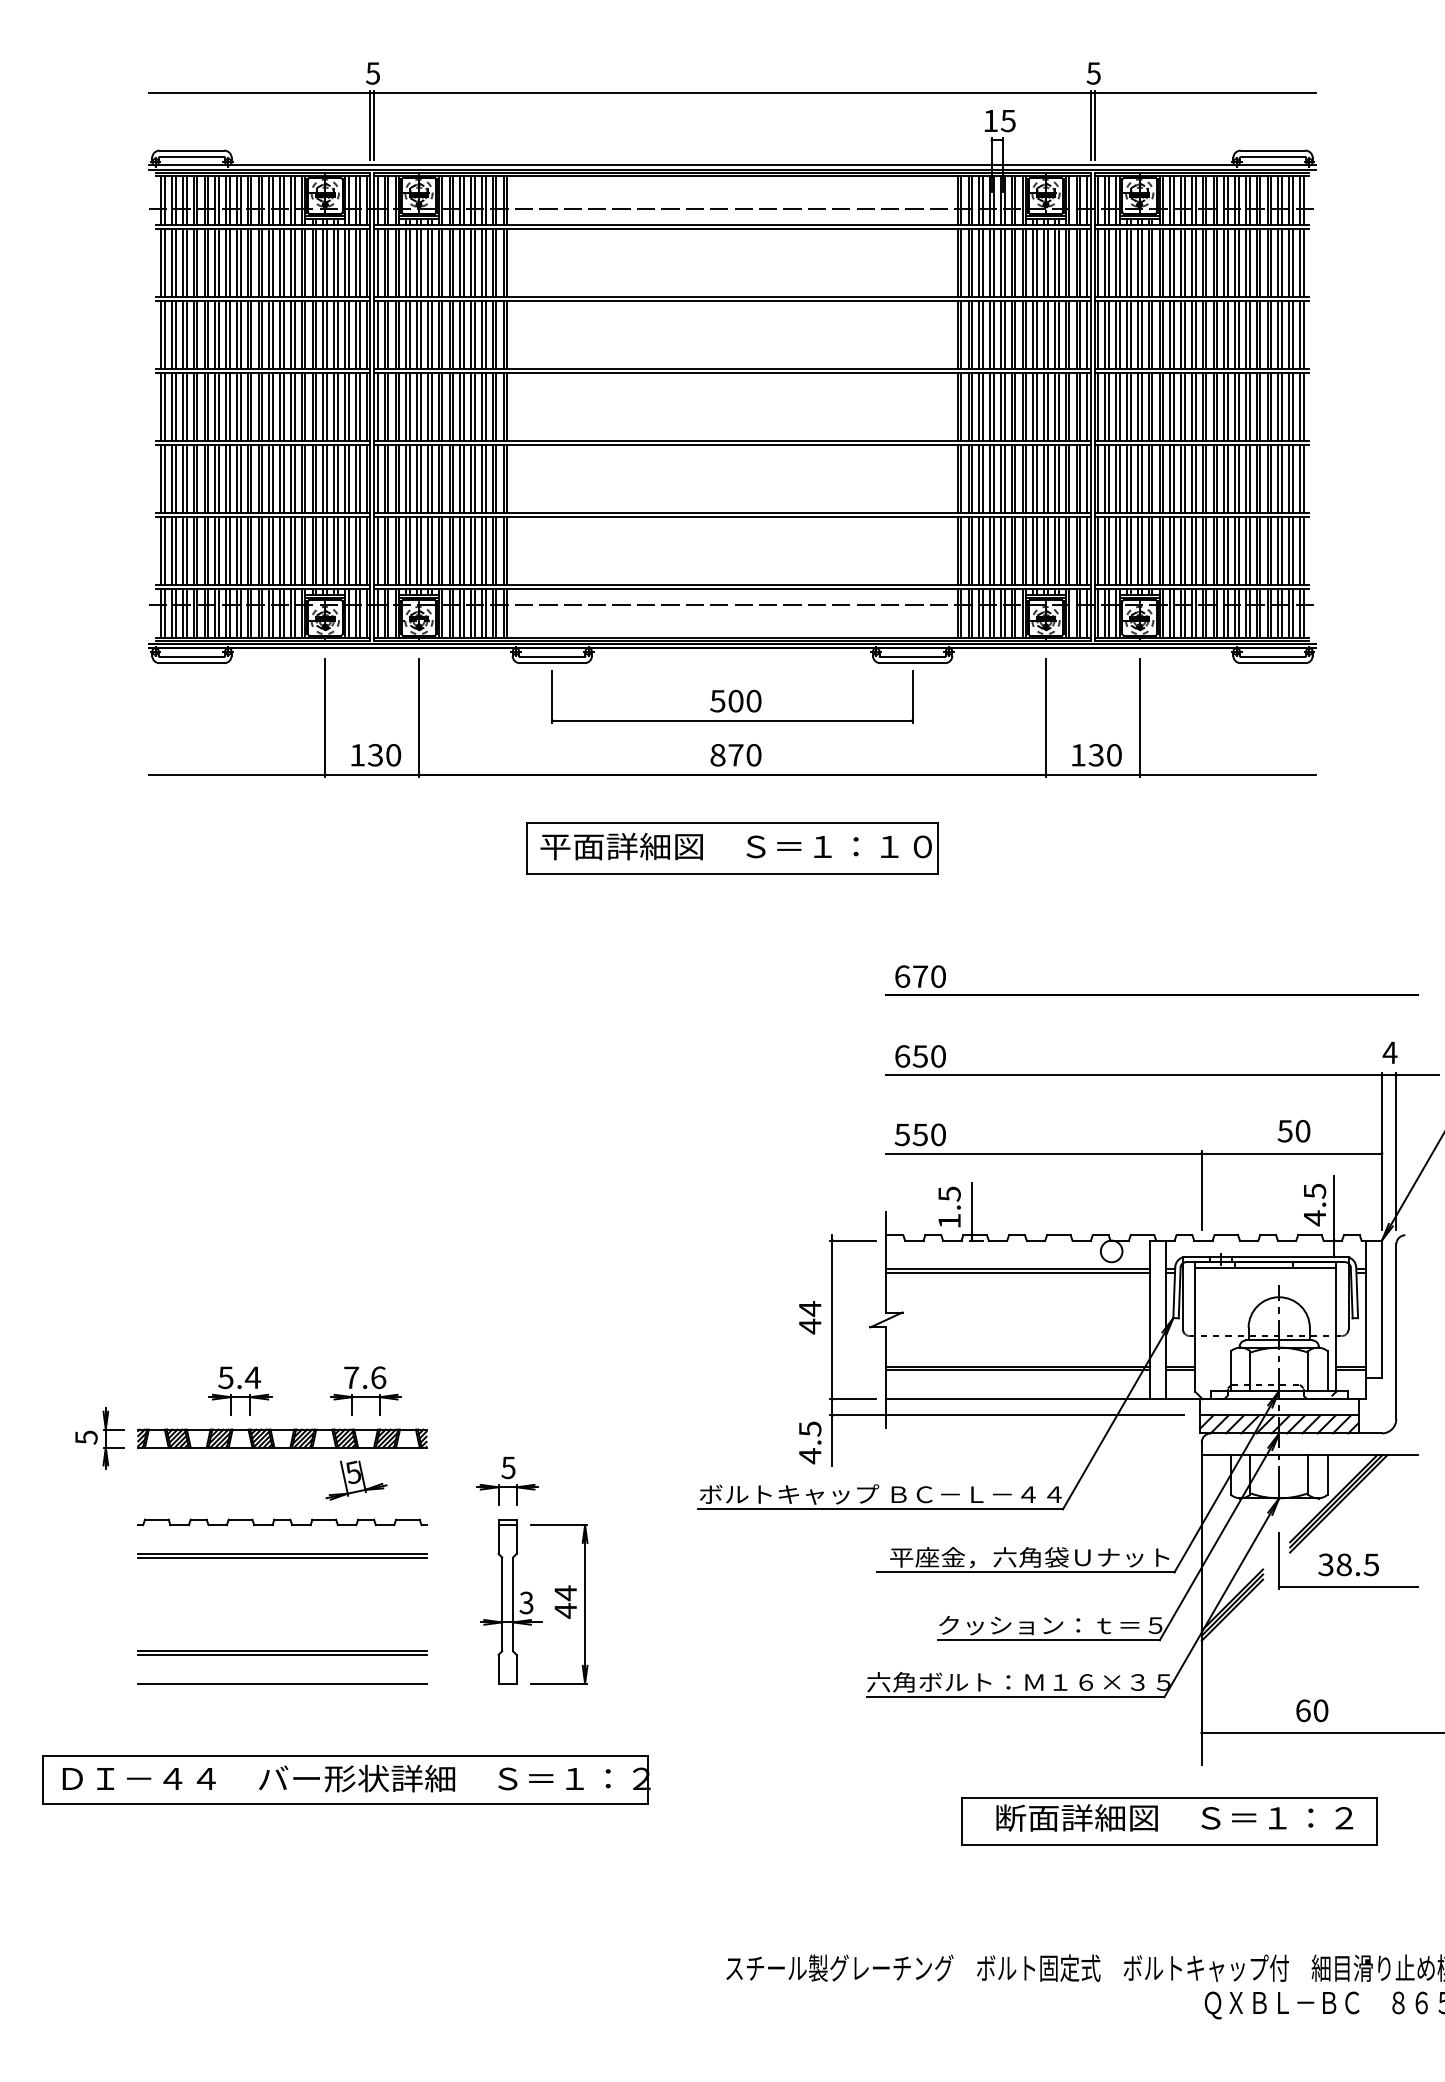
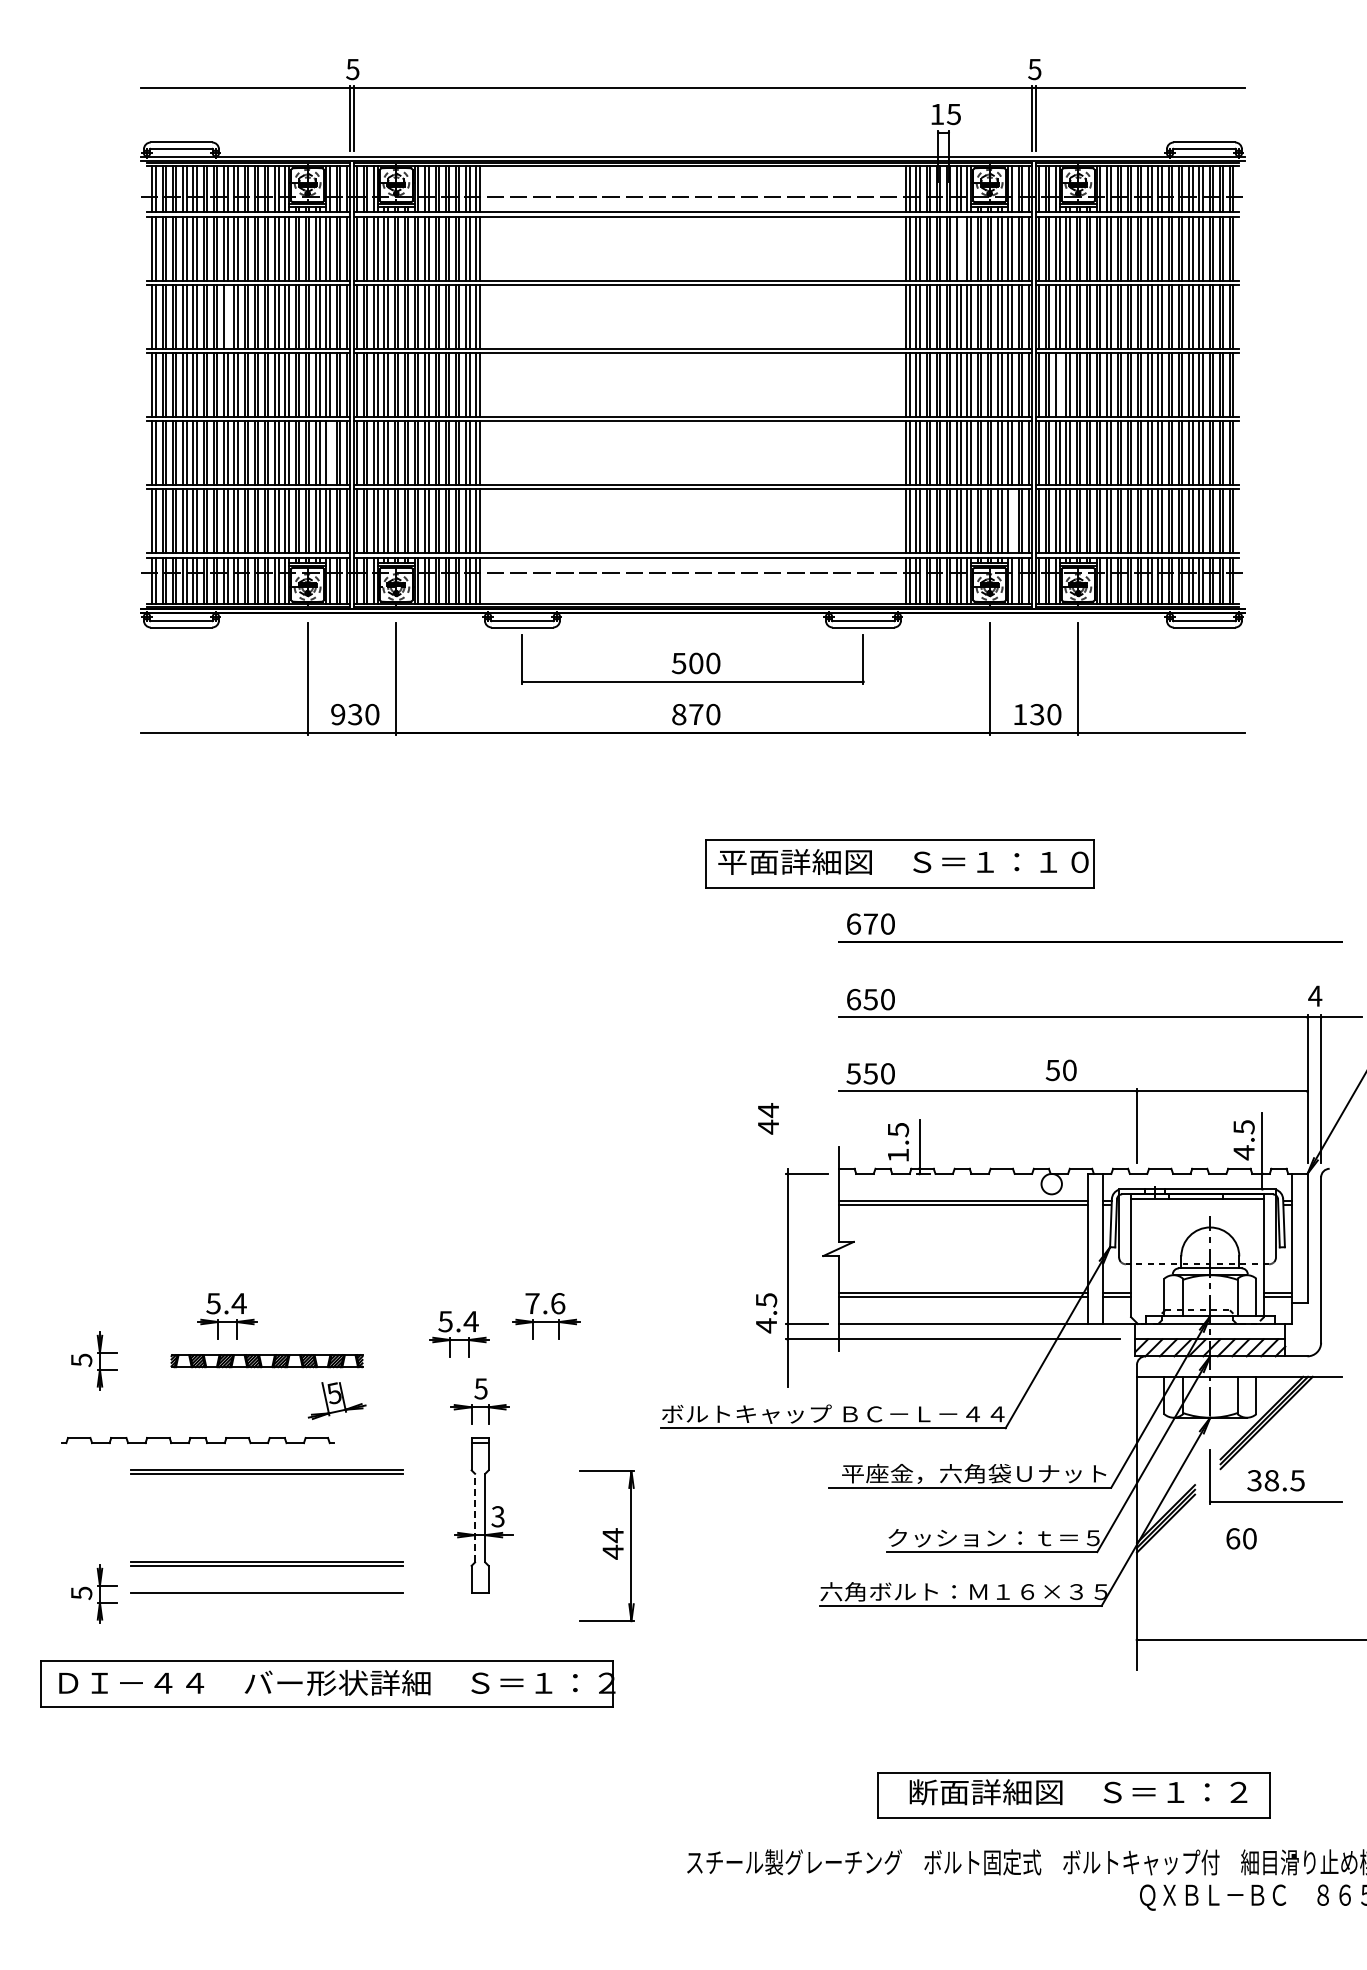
line: (1015, 262) -> (960, 248), removed
line: (240, 334) -> (227, 316), removed
line: (1119, 406) -> (1059, 384), removed
line: (348, 479) -> (329, 453), removed
line: (1069, 551) -> (1011, 521), removed
text: (357, 755) -> (338, 714), 130 -> 930
part: (732, 848) -> (899, 863), moved
text: (1293, 1131) -> (1060, 1070), moved
text: (810, 1317) -> (768, 1118), moved
part: (366, 1391) -> (546, 1316), moved
part: (485, 1410) -> (459, 1334), added
part: (281, 1437) -> (266, 1360), size x0.7
text: (810, 1443) -> (766, 1313), moved
part: (281, 1522) -> (197, 1440), moved
line: (502, 1603) -> (475, 1517), solid -> dashed
part: (558, 1604) -> (606, 1546), moved
part: (100, 1684) -> (94, 1593), added
text: (1312, 1710) -> (1241, 1538), moved
part: (1169, 1821) -> (1073, 1795), moved

